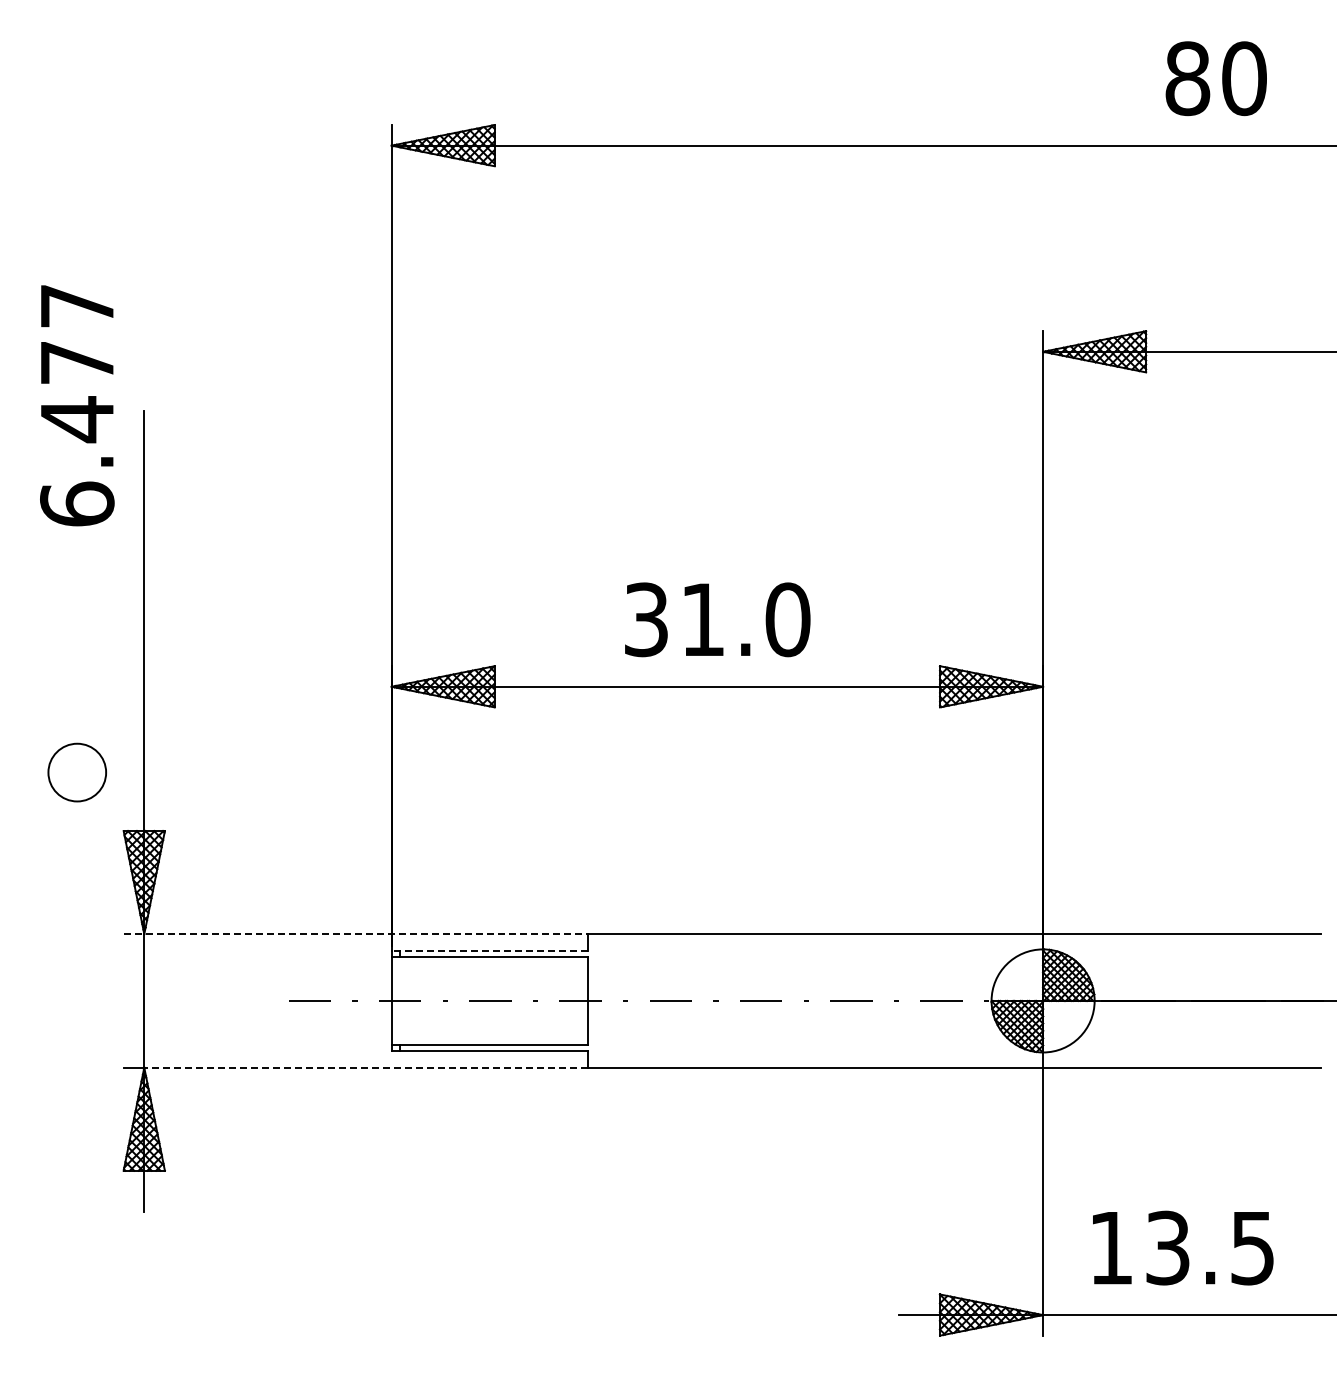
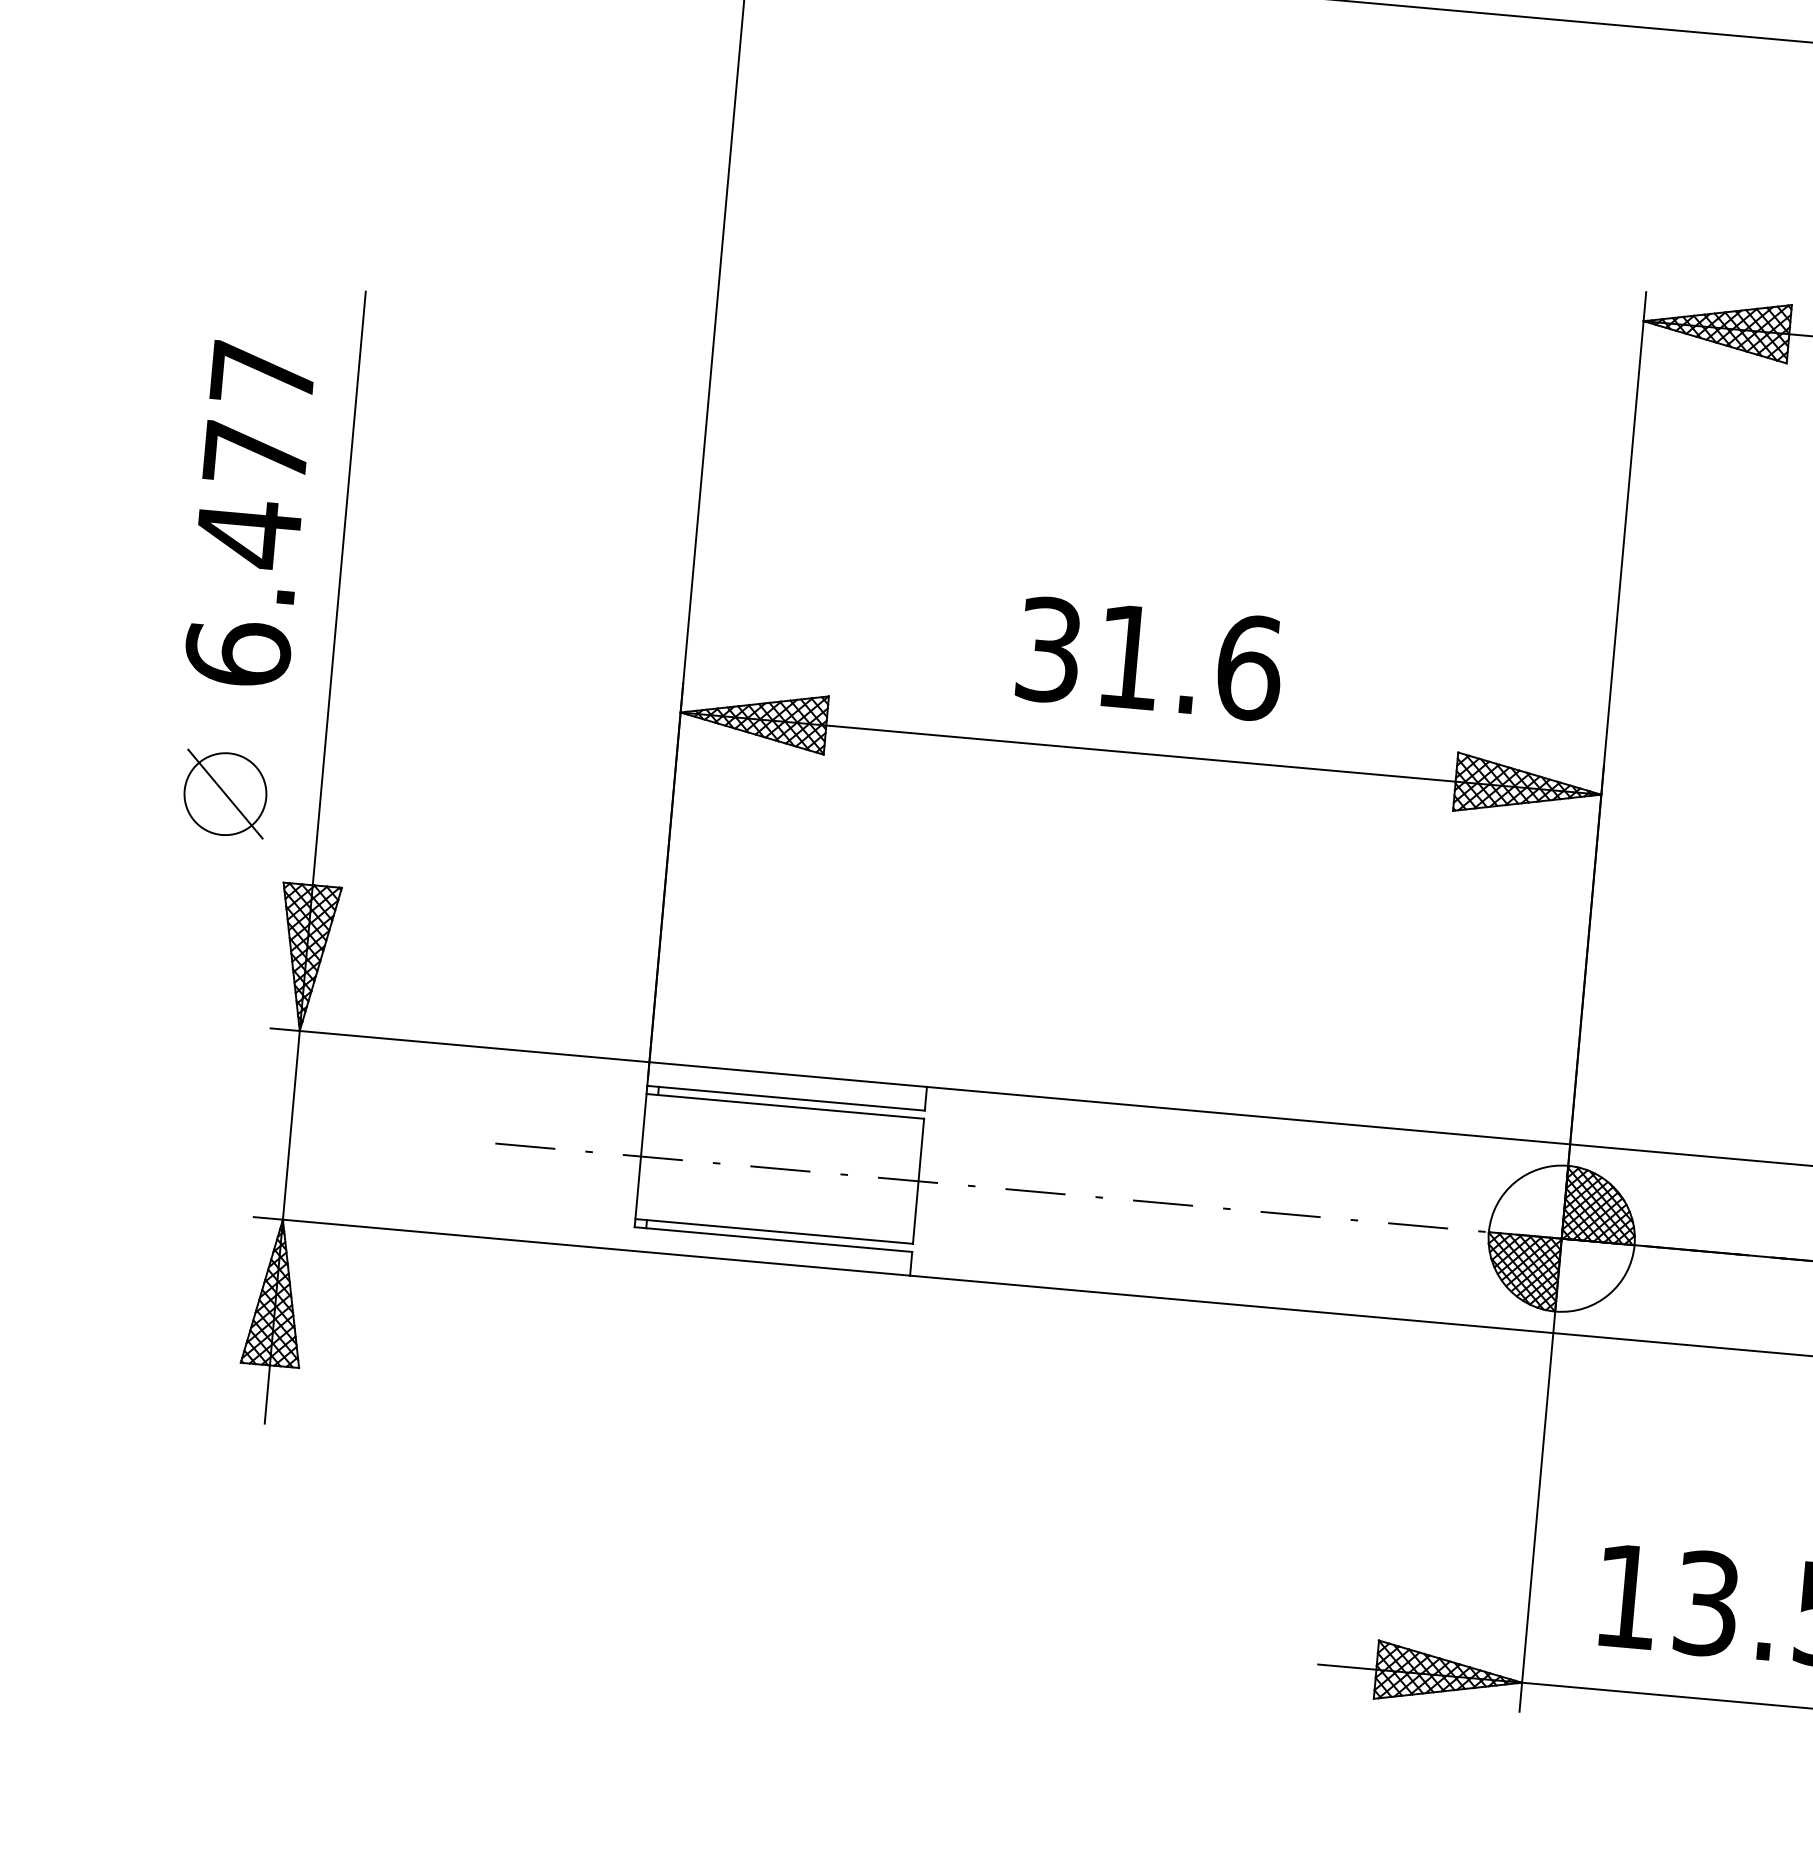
text: (77, 405) -> (250, 514), moved
text: (787, 619) -> (1248, 667), 31.0 -> 31.6
line: (77, 772) -> (225, 794), added
line: (356, 934) -> (599, 1058), dashed -> solid
line: (489, 950) -> (785, 1097), dashed -> solid
line: (366, 1067) -> (597, 1247), dashed -> solid

